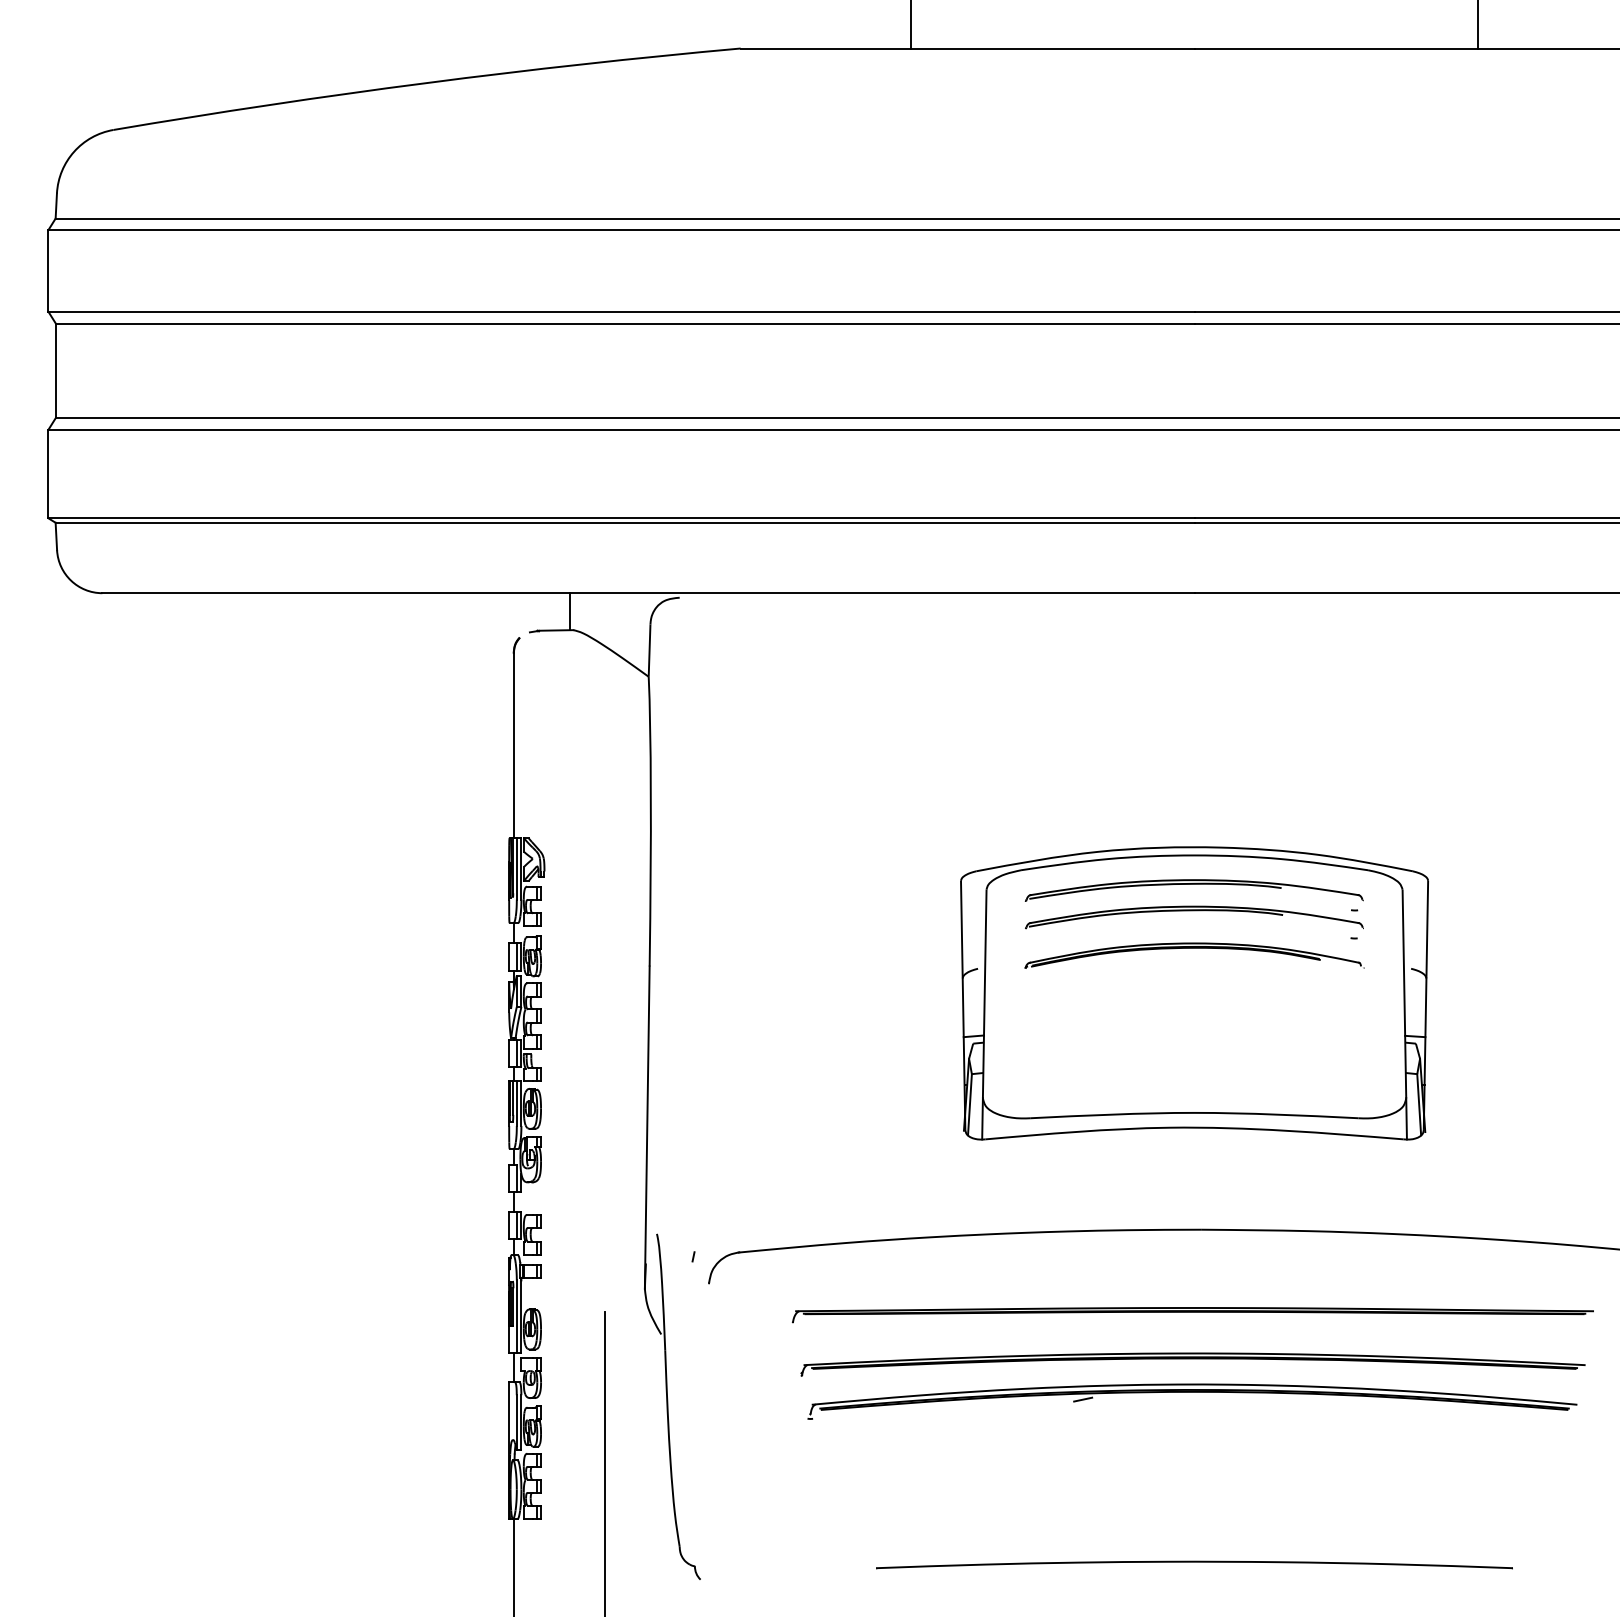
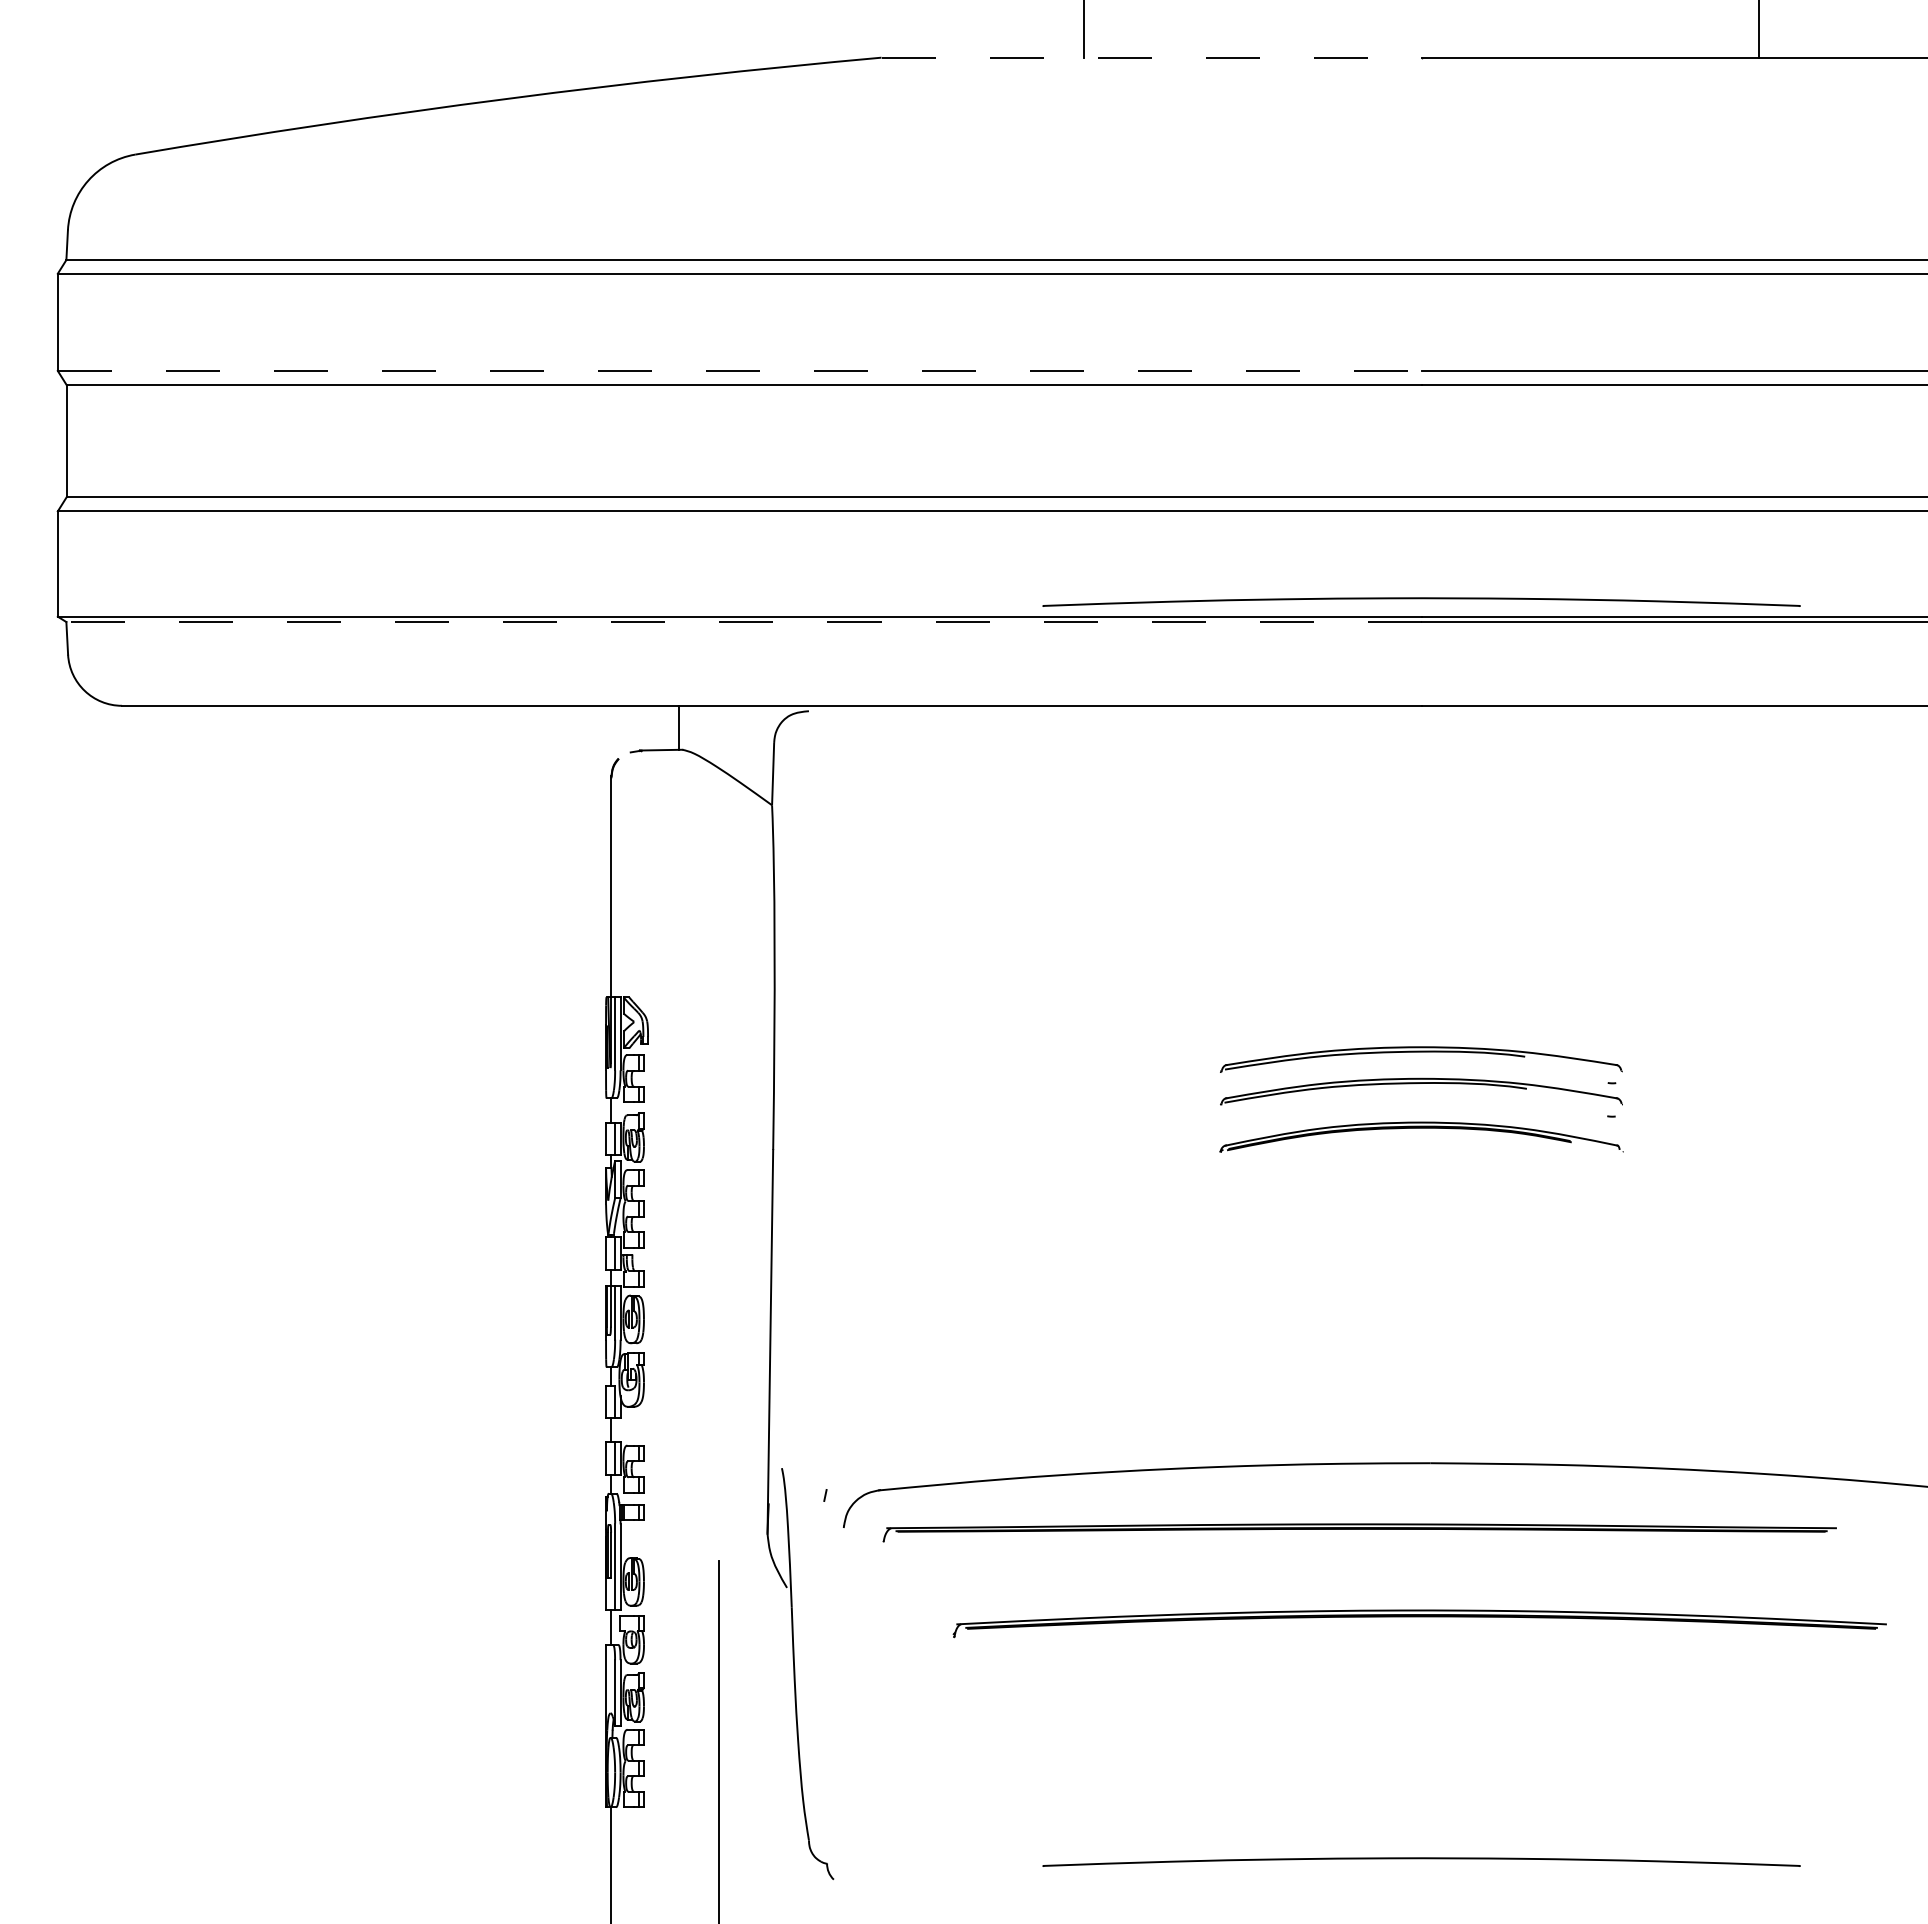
line: (968, 48) -> (1152, 57), solid -> dashed
line: (621, 311) -> (739, 370), solid -> dashed
part: (1194, 505) -> (1421, 601), added
line: (624, 523) -> (743, 622), solid -> dashed
part: (1194, 992) -> (1421, 1181), removed
part: (1192, 1314) -> (1359, 1532), moved
part: (1190, 1392) -> (1416, 1657), removed

